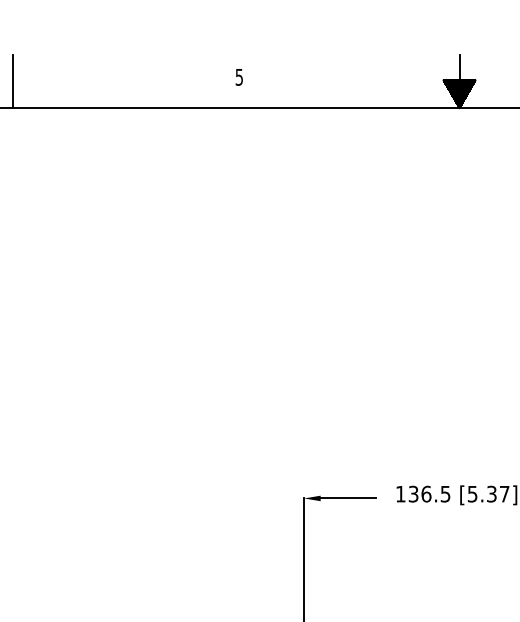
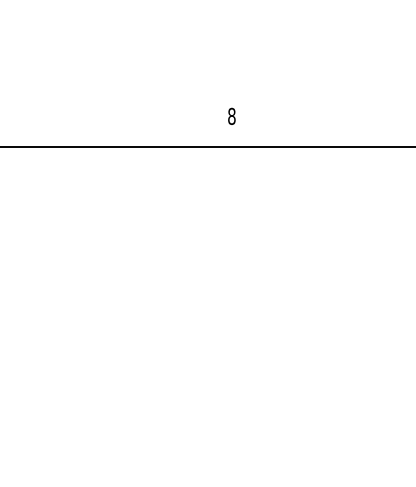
text: (239, 76) -> (231, 115), 5 -> 8
line: (13, 80) -> (5, 119), removed

